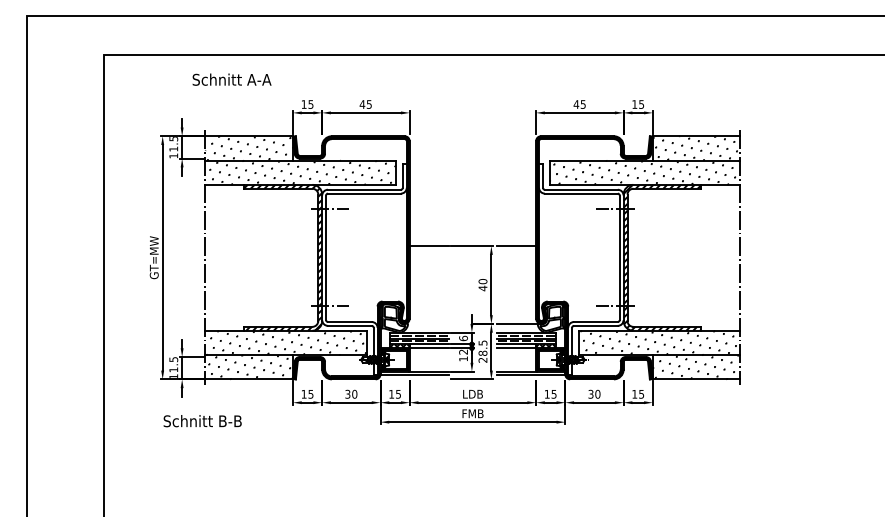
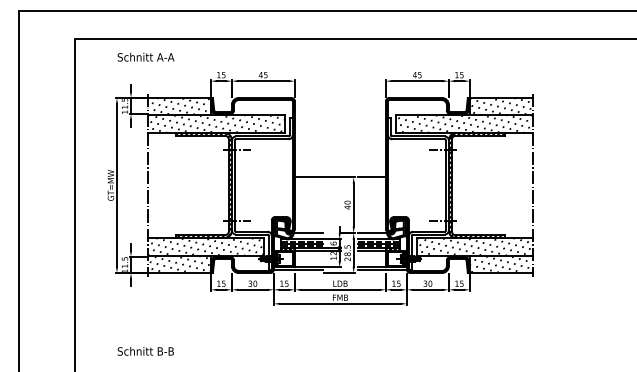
text: (231, 79) -> (145, 57), moved
line: (426, 323) -> (306, 232), added
text: (202, 421) -> (145, 351), moved

